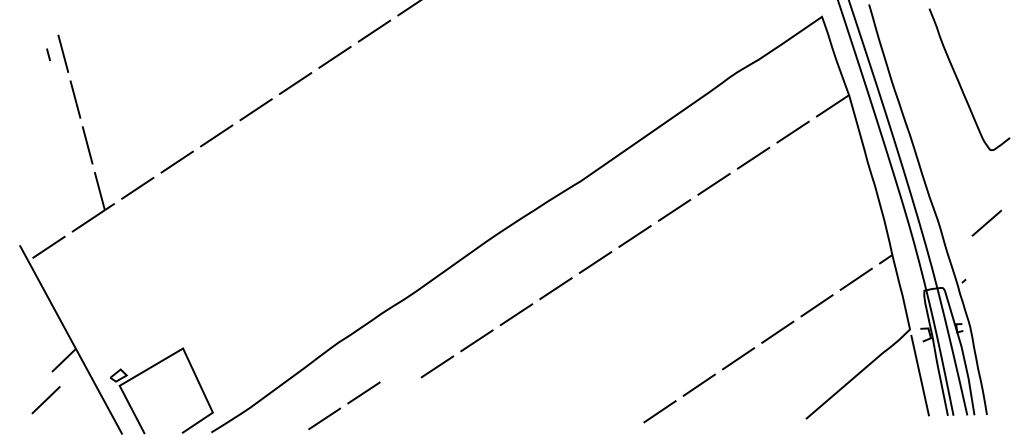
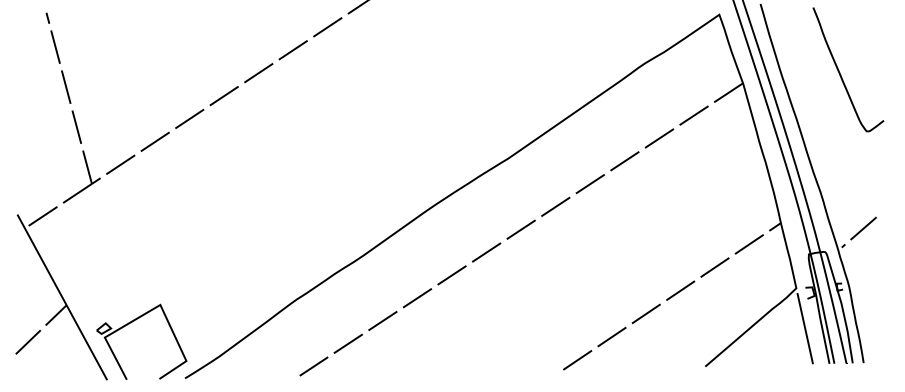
line: (48, 54) -> (47, 17), moved
line: (986, 222) -> (863, 227), moved
line: (45, 400) -> (27, 342), moved
line: (347, 404) -> (333, 353), moved

